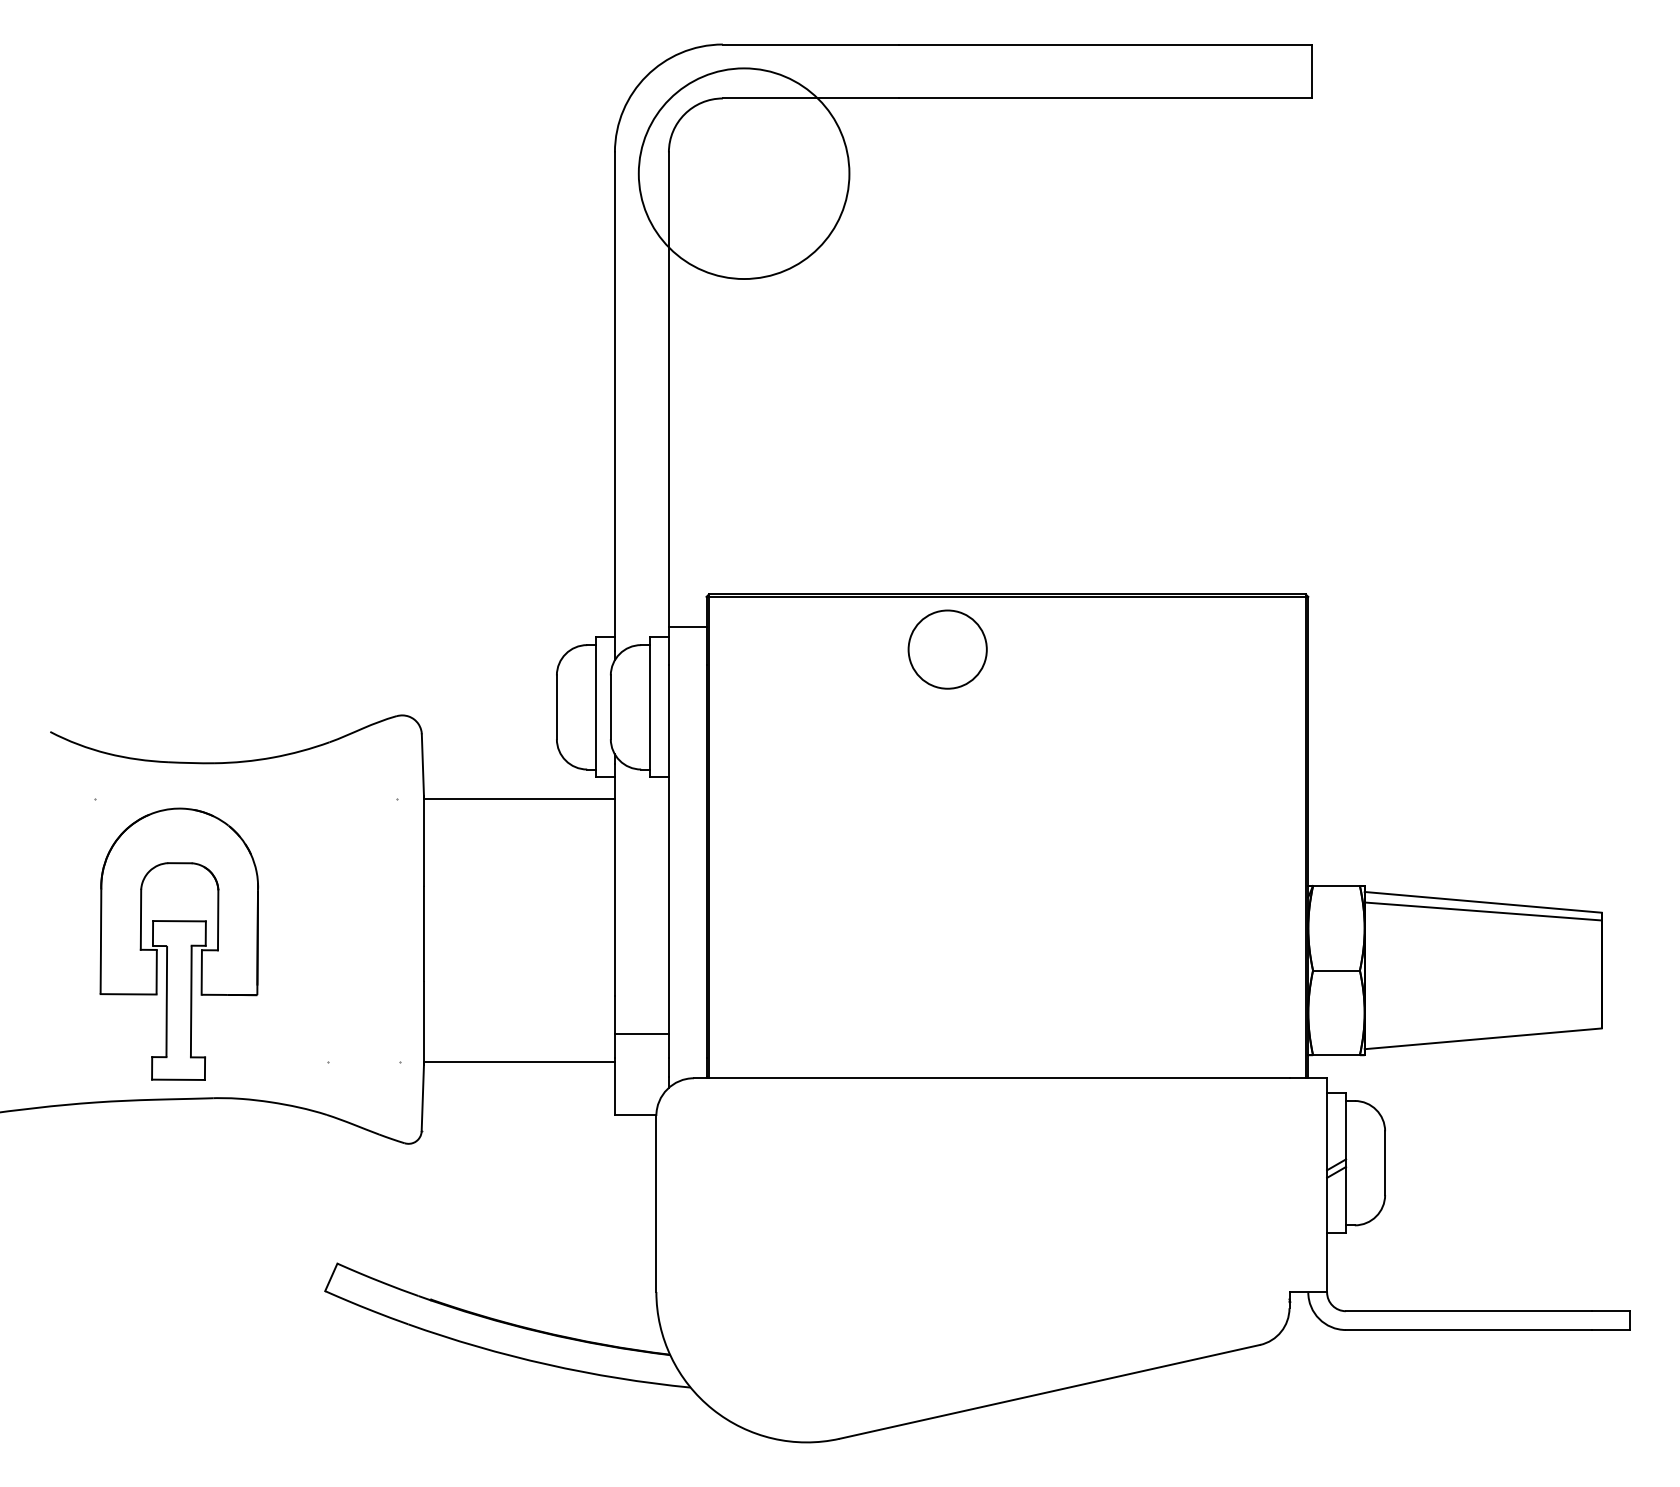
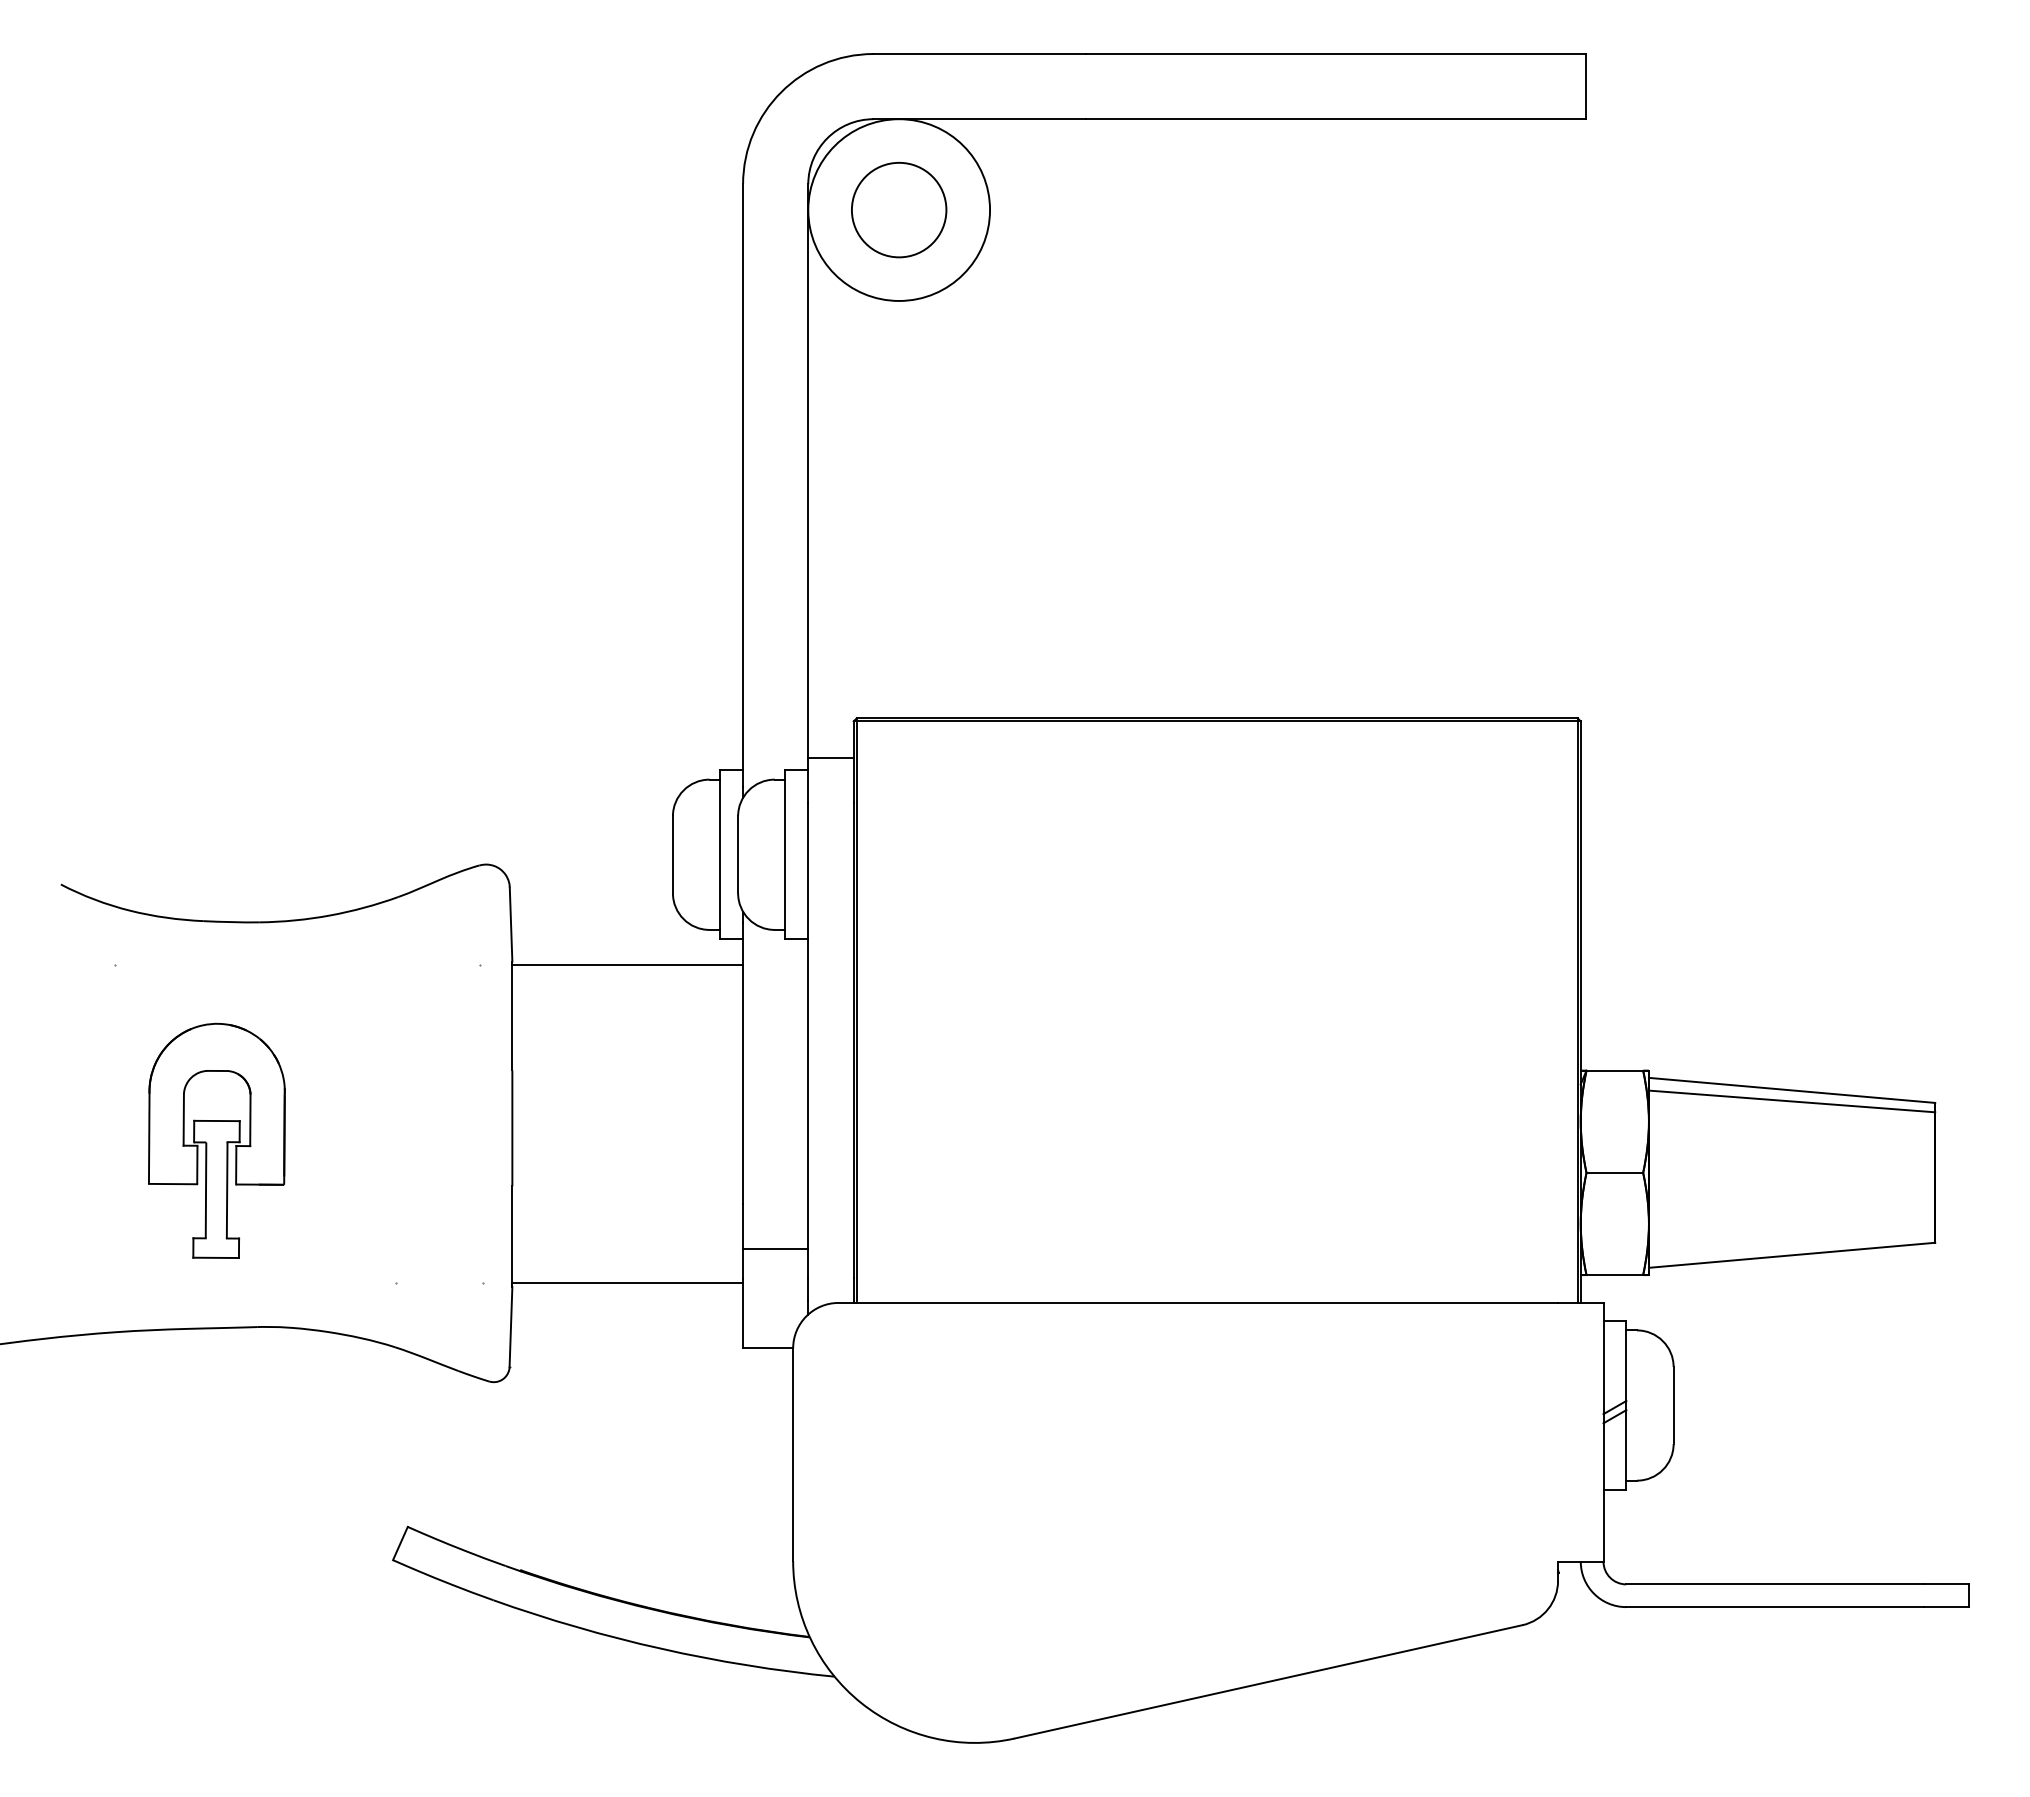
circle: (744, 173) -> (899, 209), size x0.71
circle: (948, 649) -> (899, 210), moved
part: (179, 943) -> (216, 1140), size x0.71

